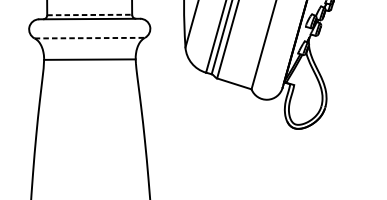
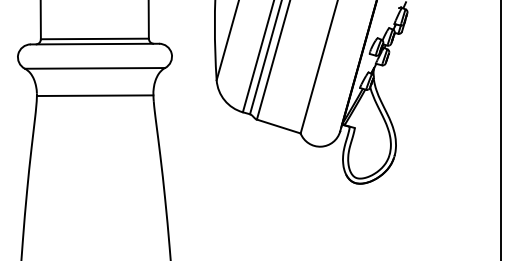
line: (89, 14) -> (94, 38), dashed -> solid
line: (90, 38) -> (95, 68), dashed -> solid

